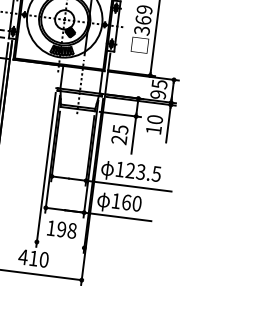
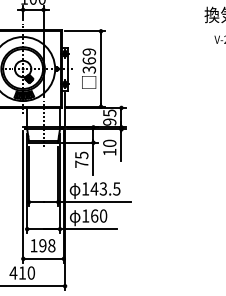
text: (119, 139) -> (81, 163), 25 -> 75
text: (130, 170) -> (94, 188), 123.5 -> 143.5
line: (60, 244) -> (43, 258), added

